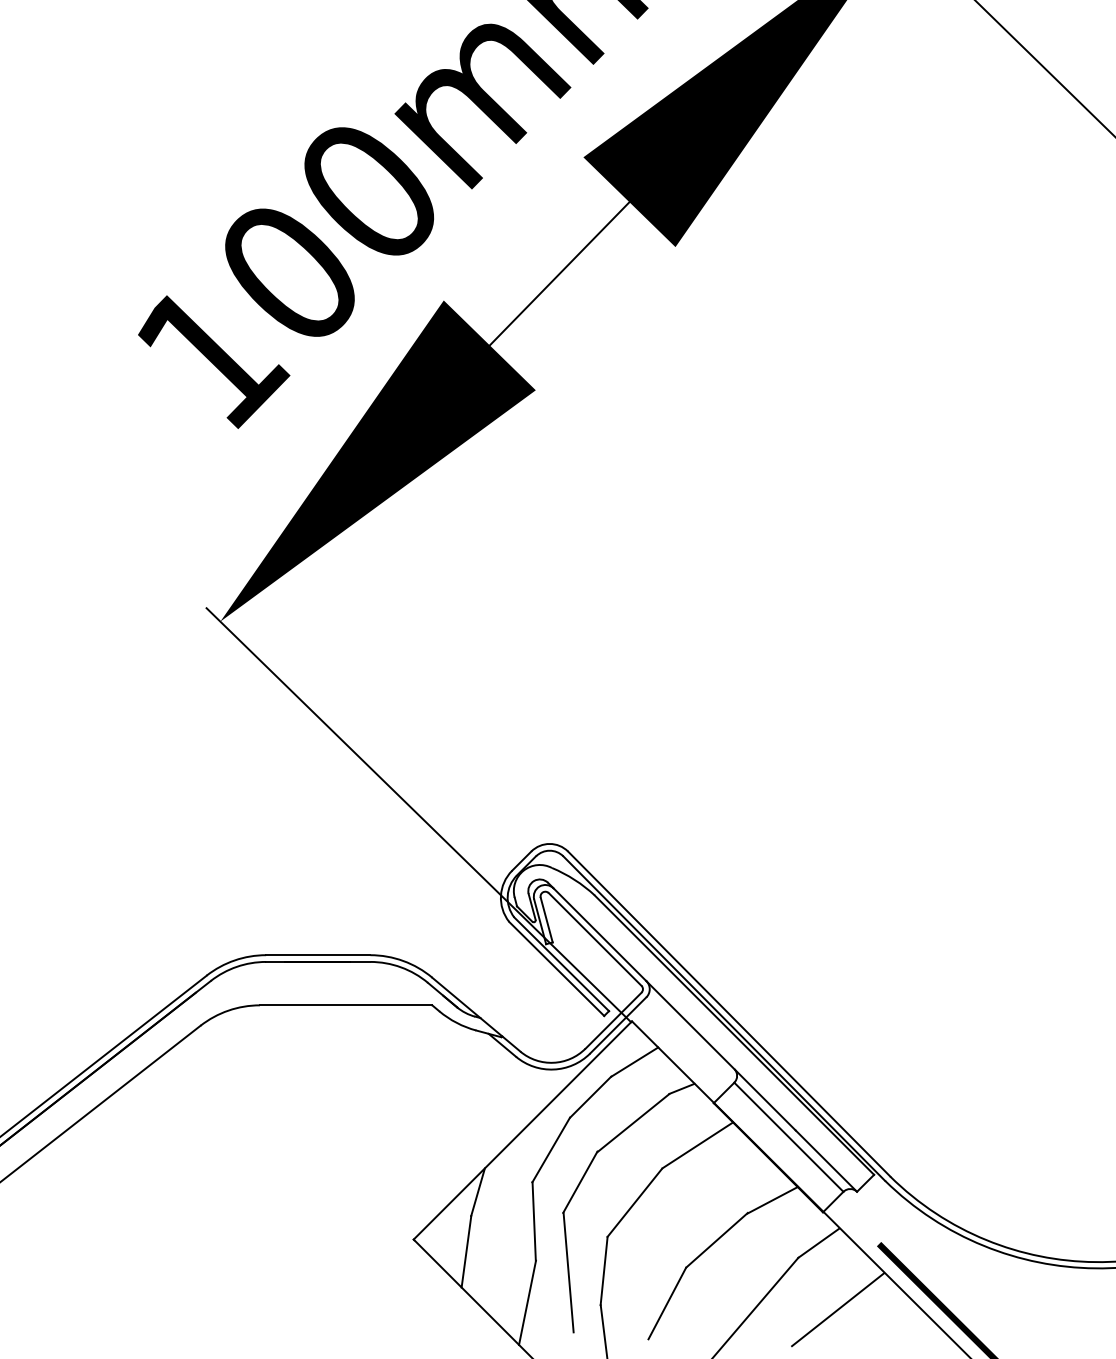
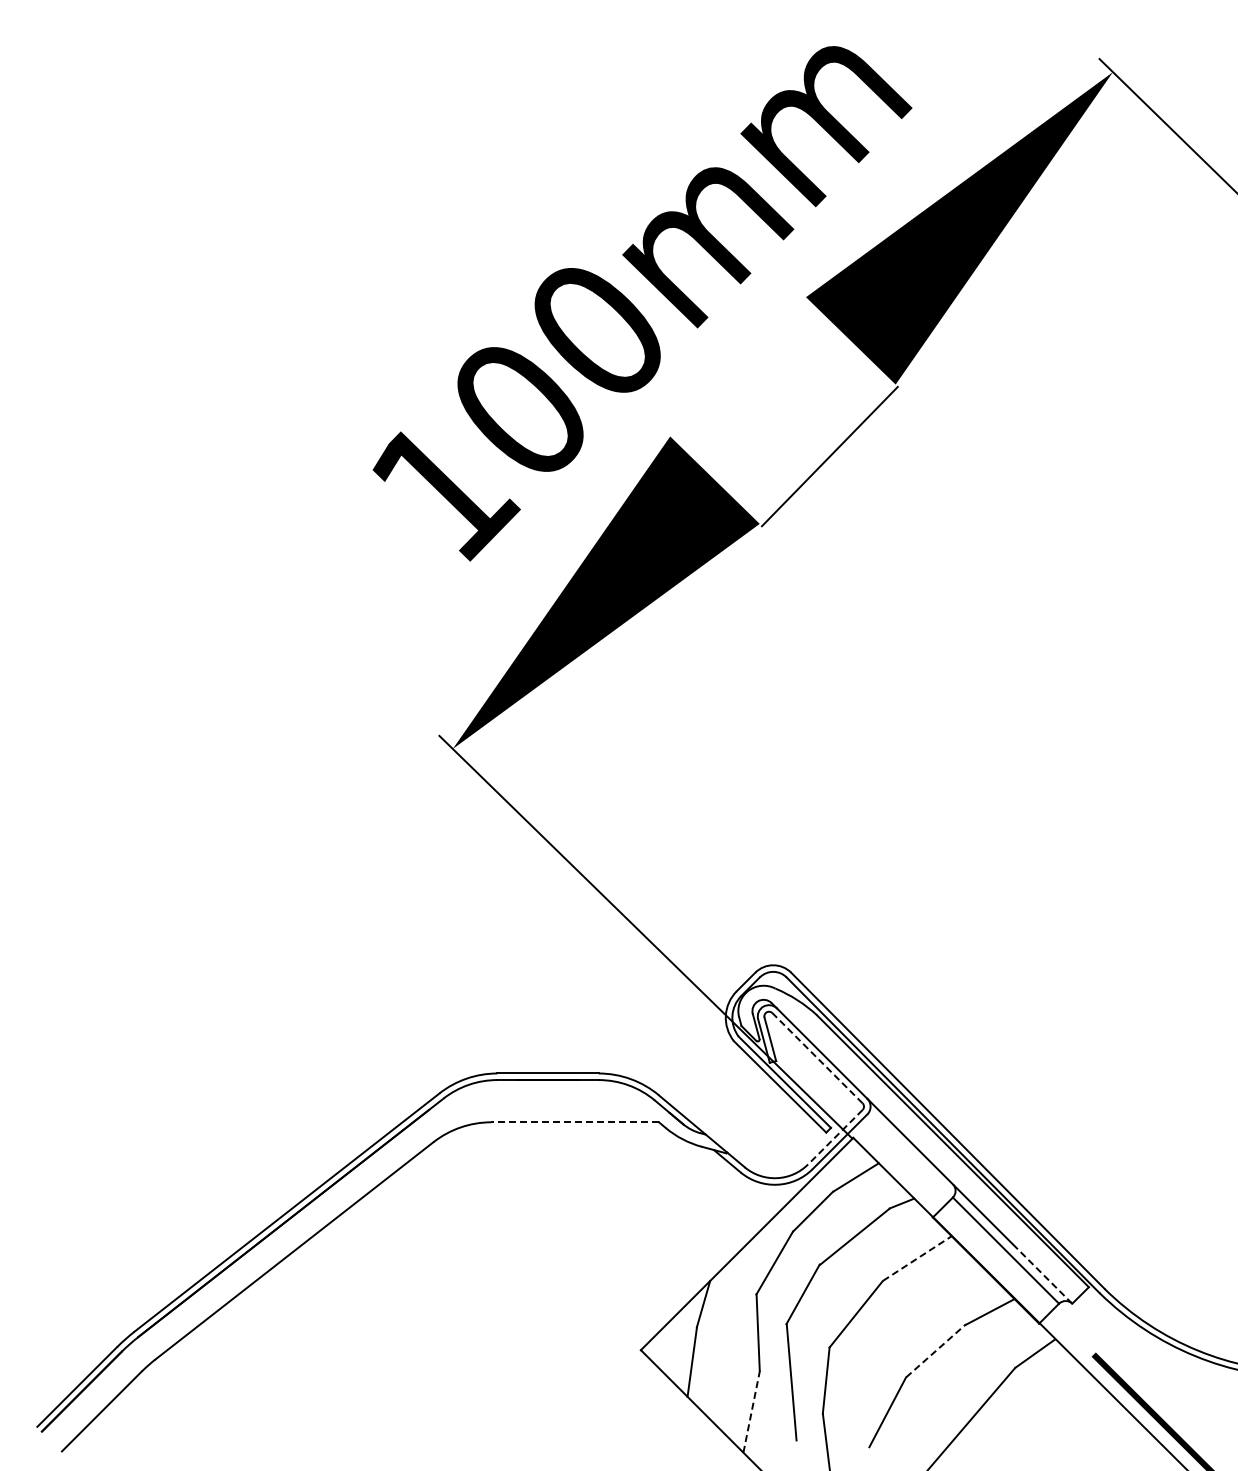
line: (559, 273) -> (829, 456), moved
line: (595, 939) -> (817, 1058), solid -> dashed
line: (345, 1005) -> (574, 1122), solid -> dashed
line: (613, 1020) -> (835, 1137), solid -> dashed
line: (697, 1145) -> (917, 1258), solid -> dashed
line: (826, 1160) -> (1042, 1273), solid -> dashed
line: (717, 1239) -> (936, 1350), solid -> dashed
line: (527, 1302) -> (751, 1411), solid -> dashed
line: (837, 1309) -> (1053, 1418), removed

